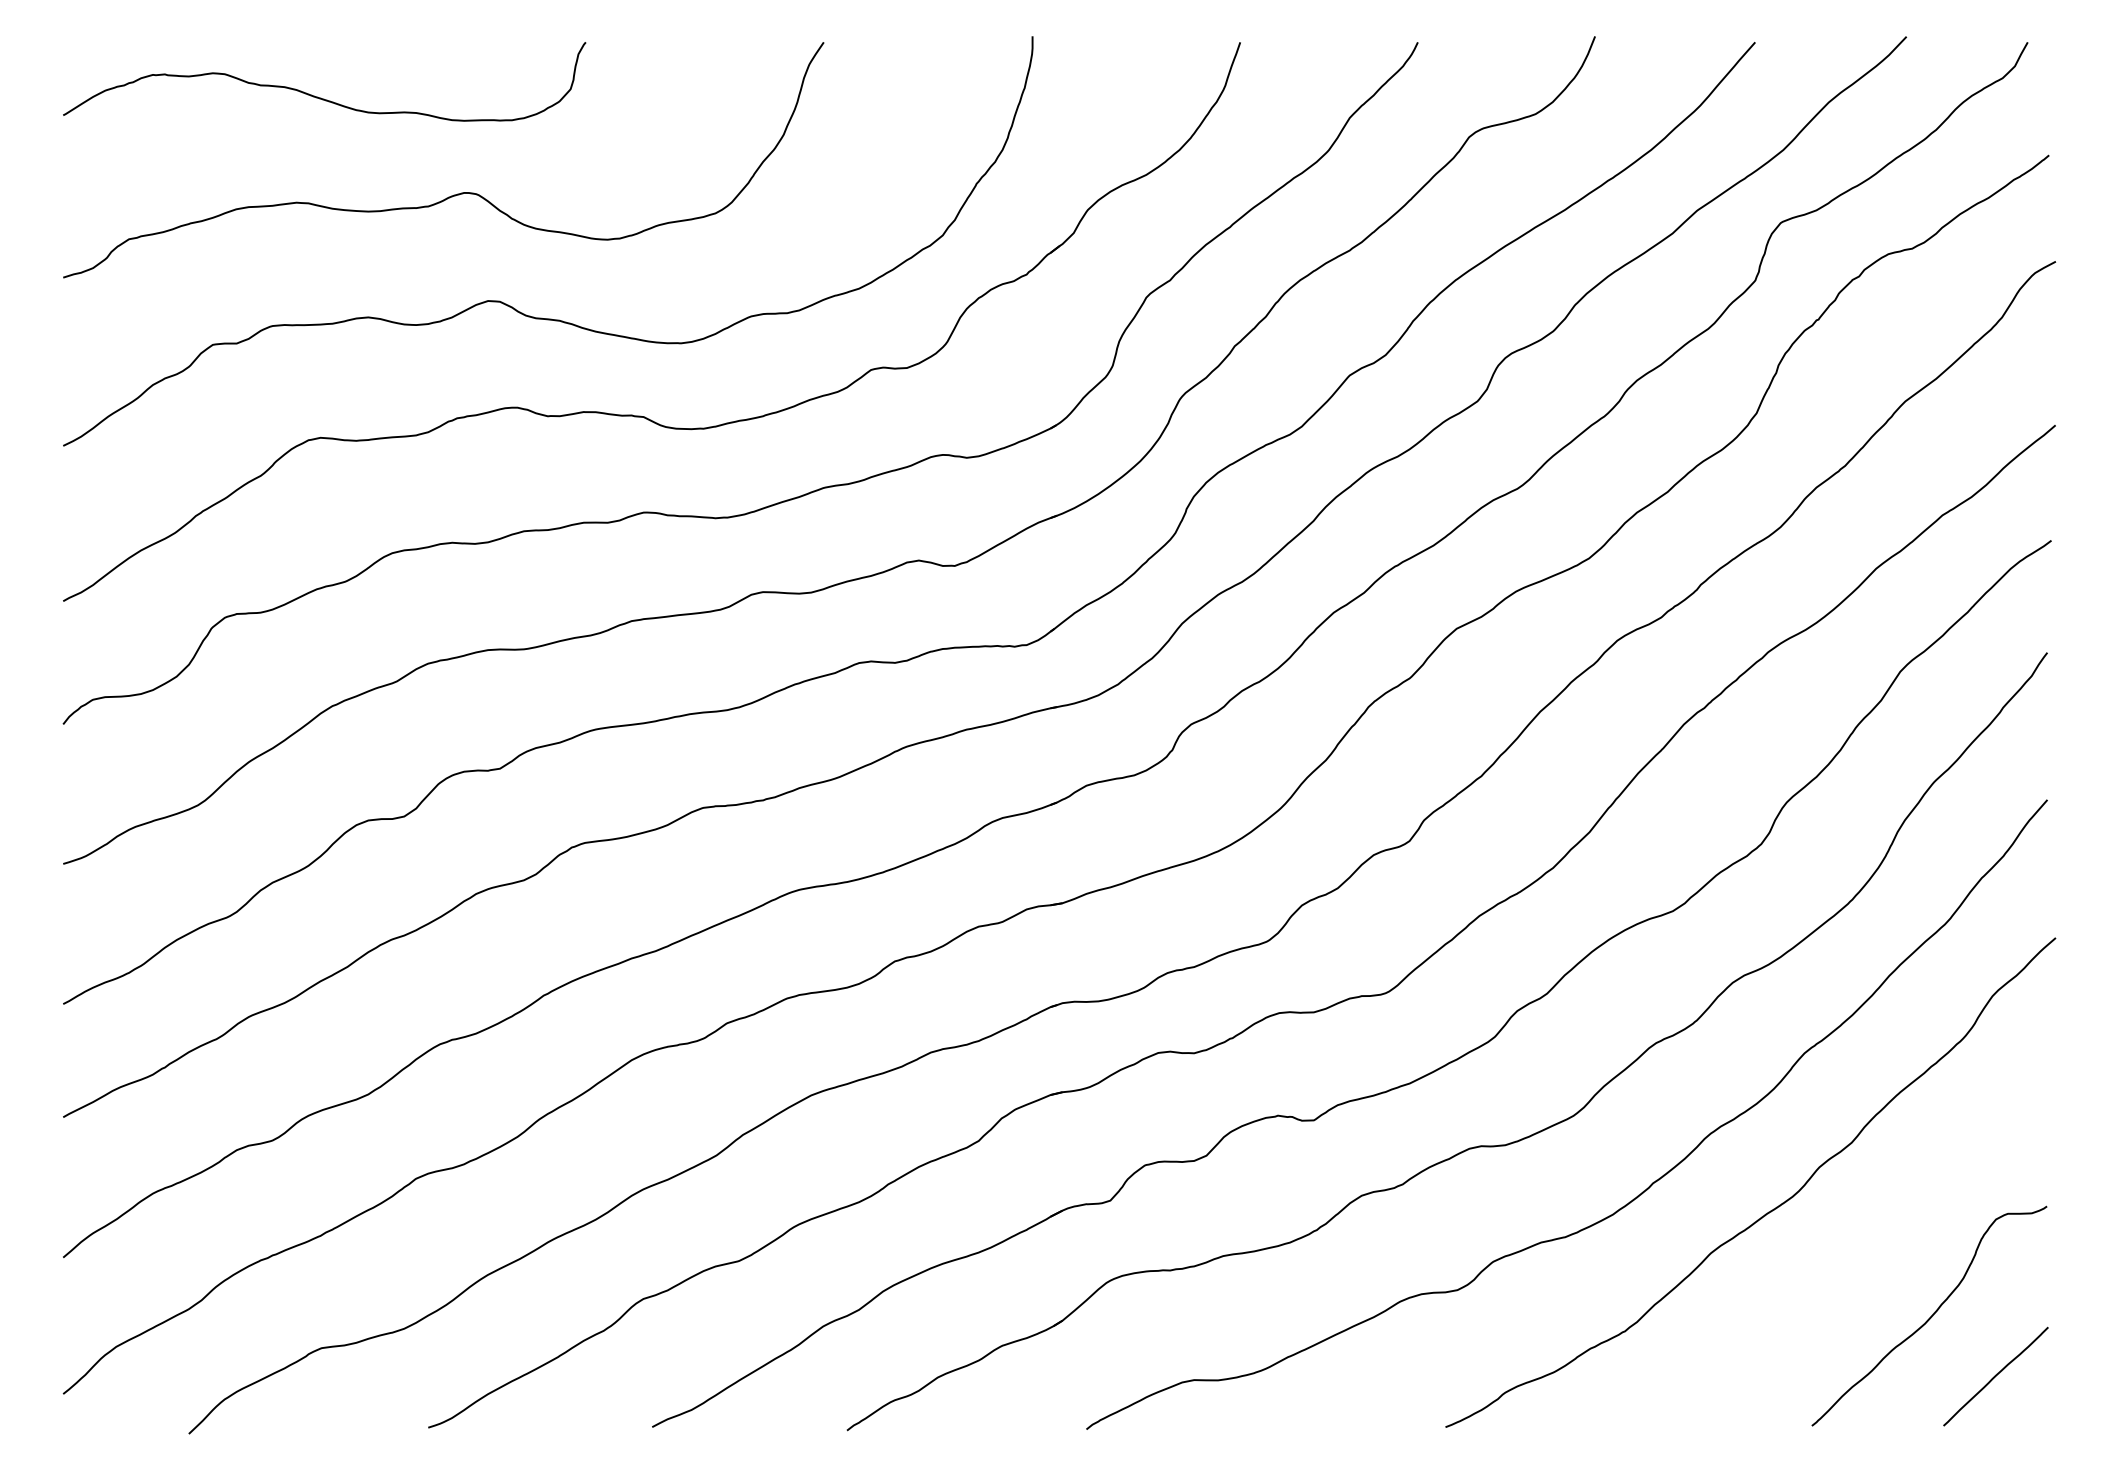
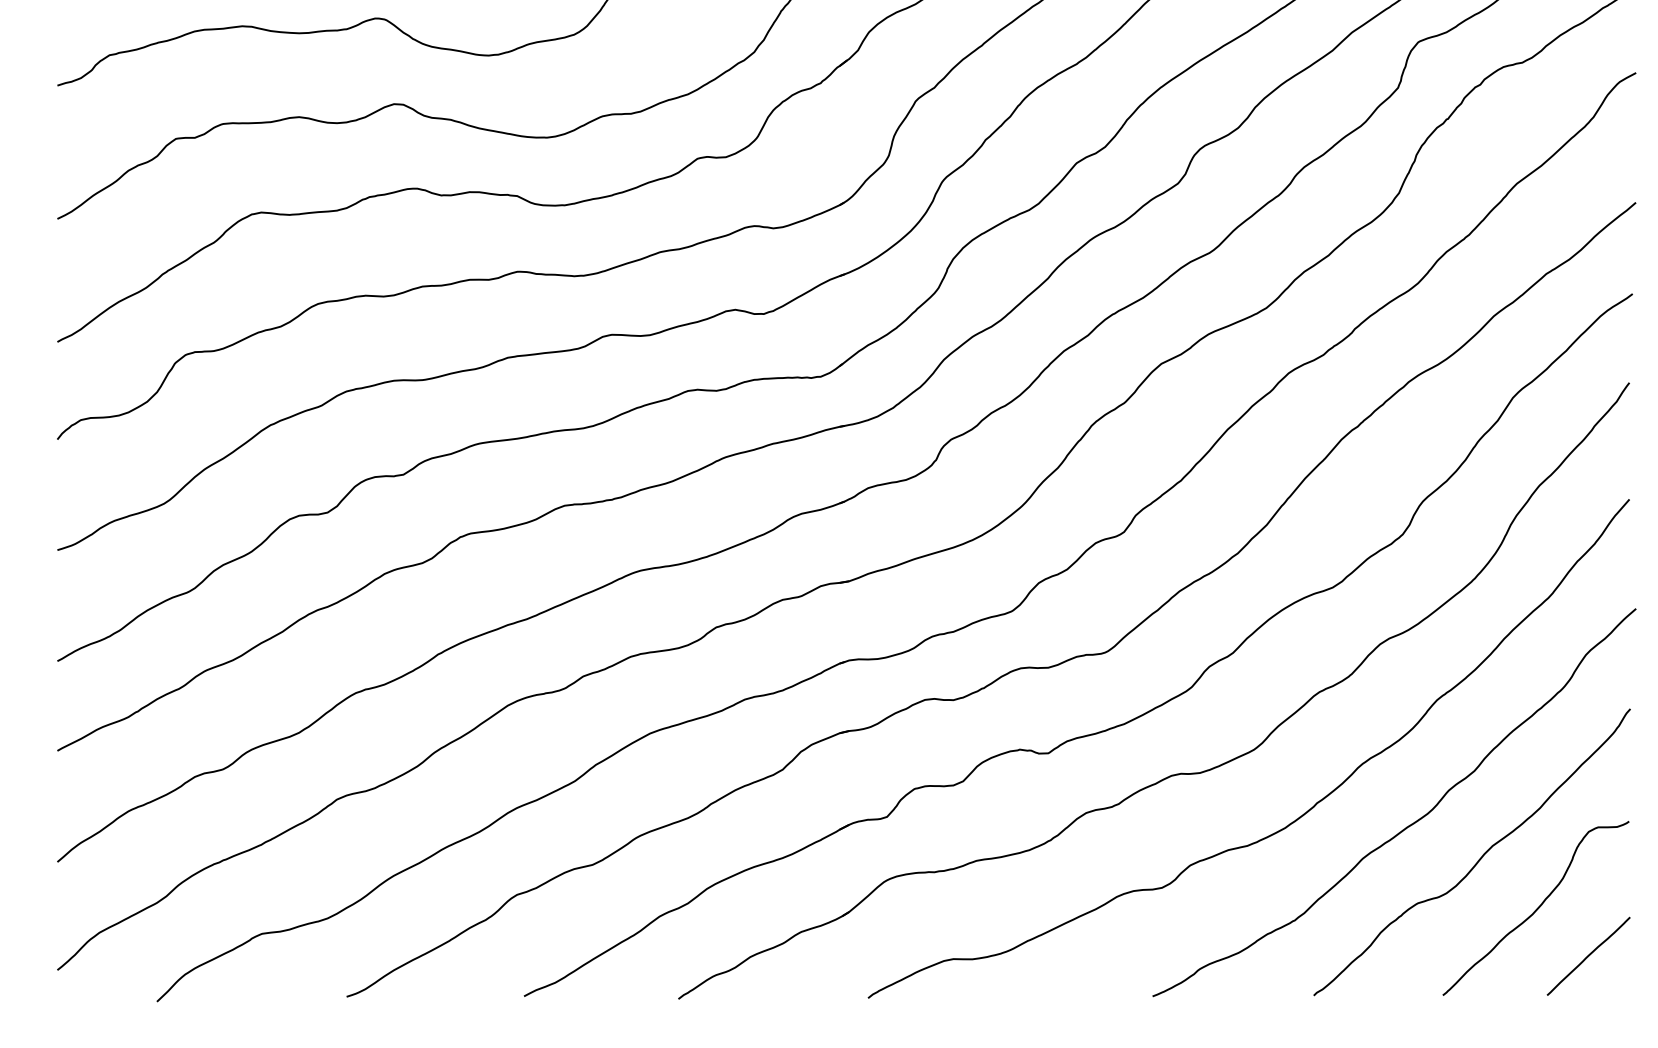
curve: (1859, 1251) -> (1480, 857), added

